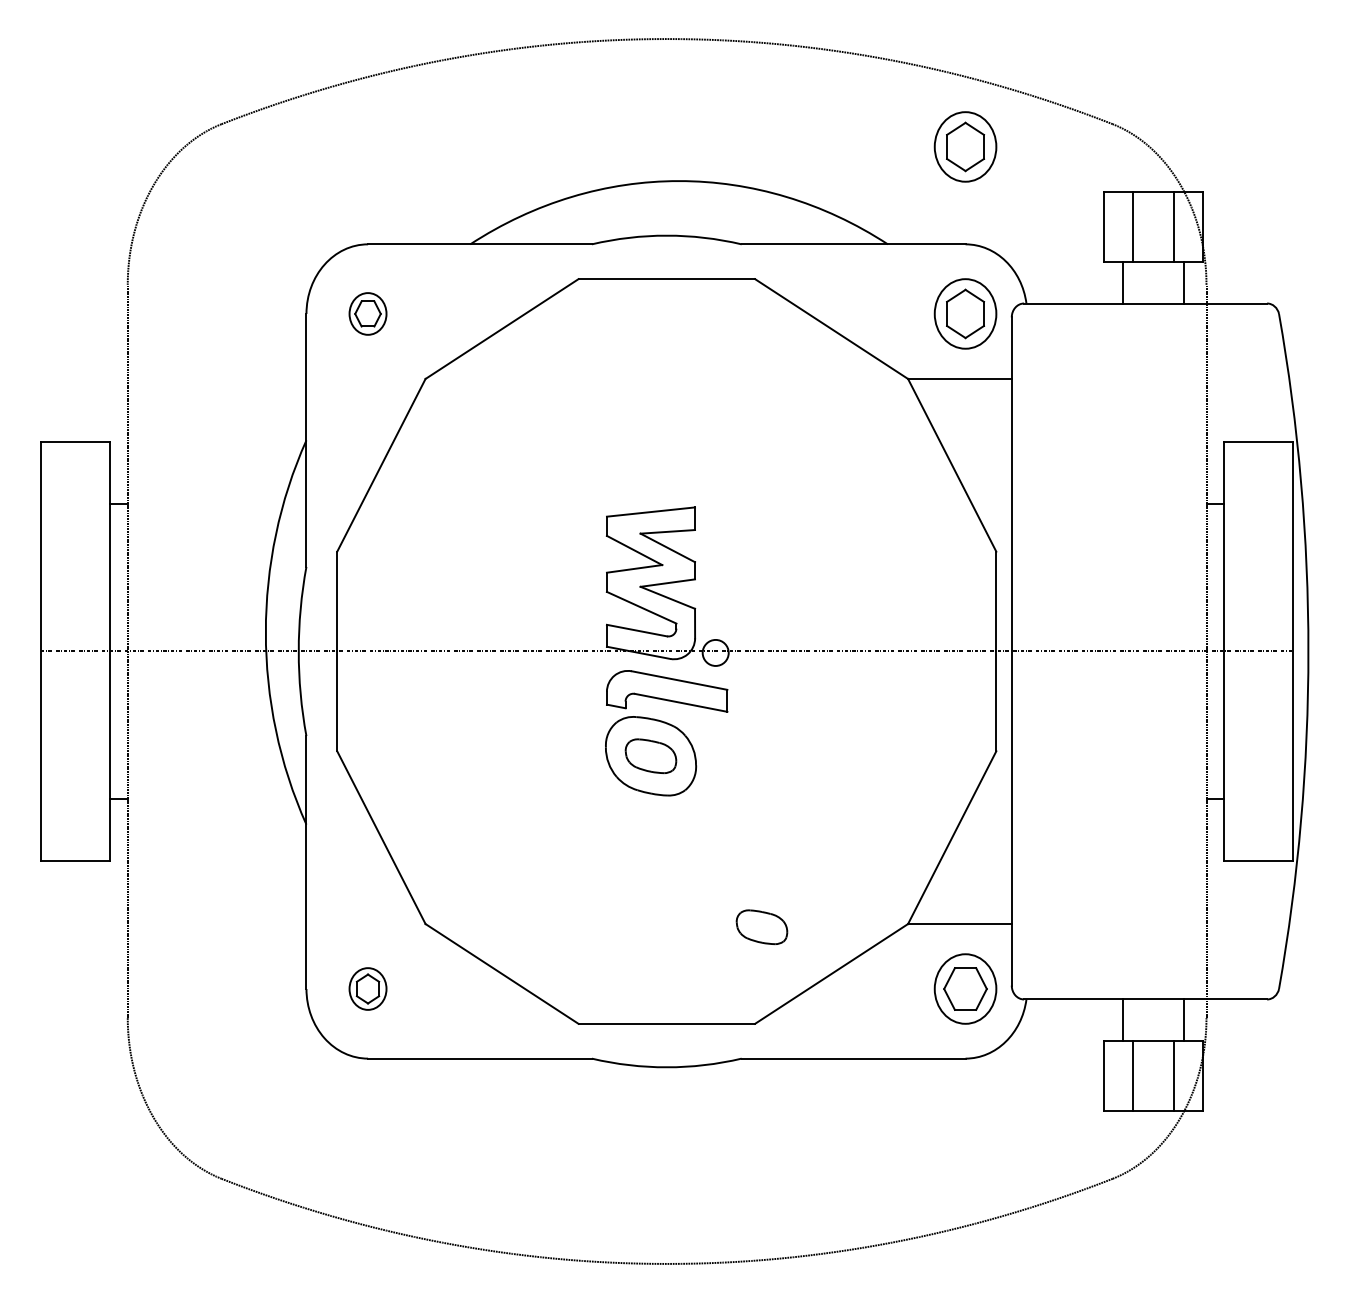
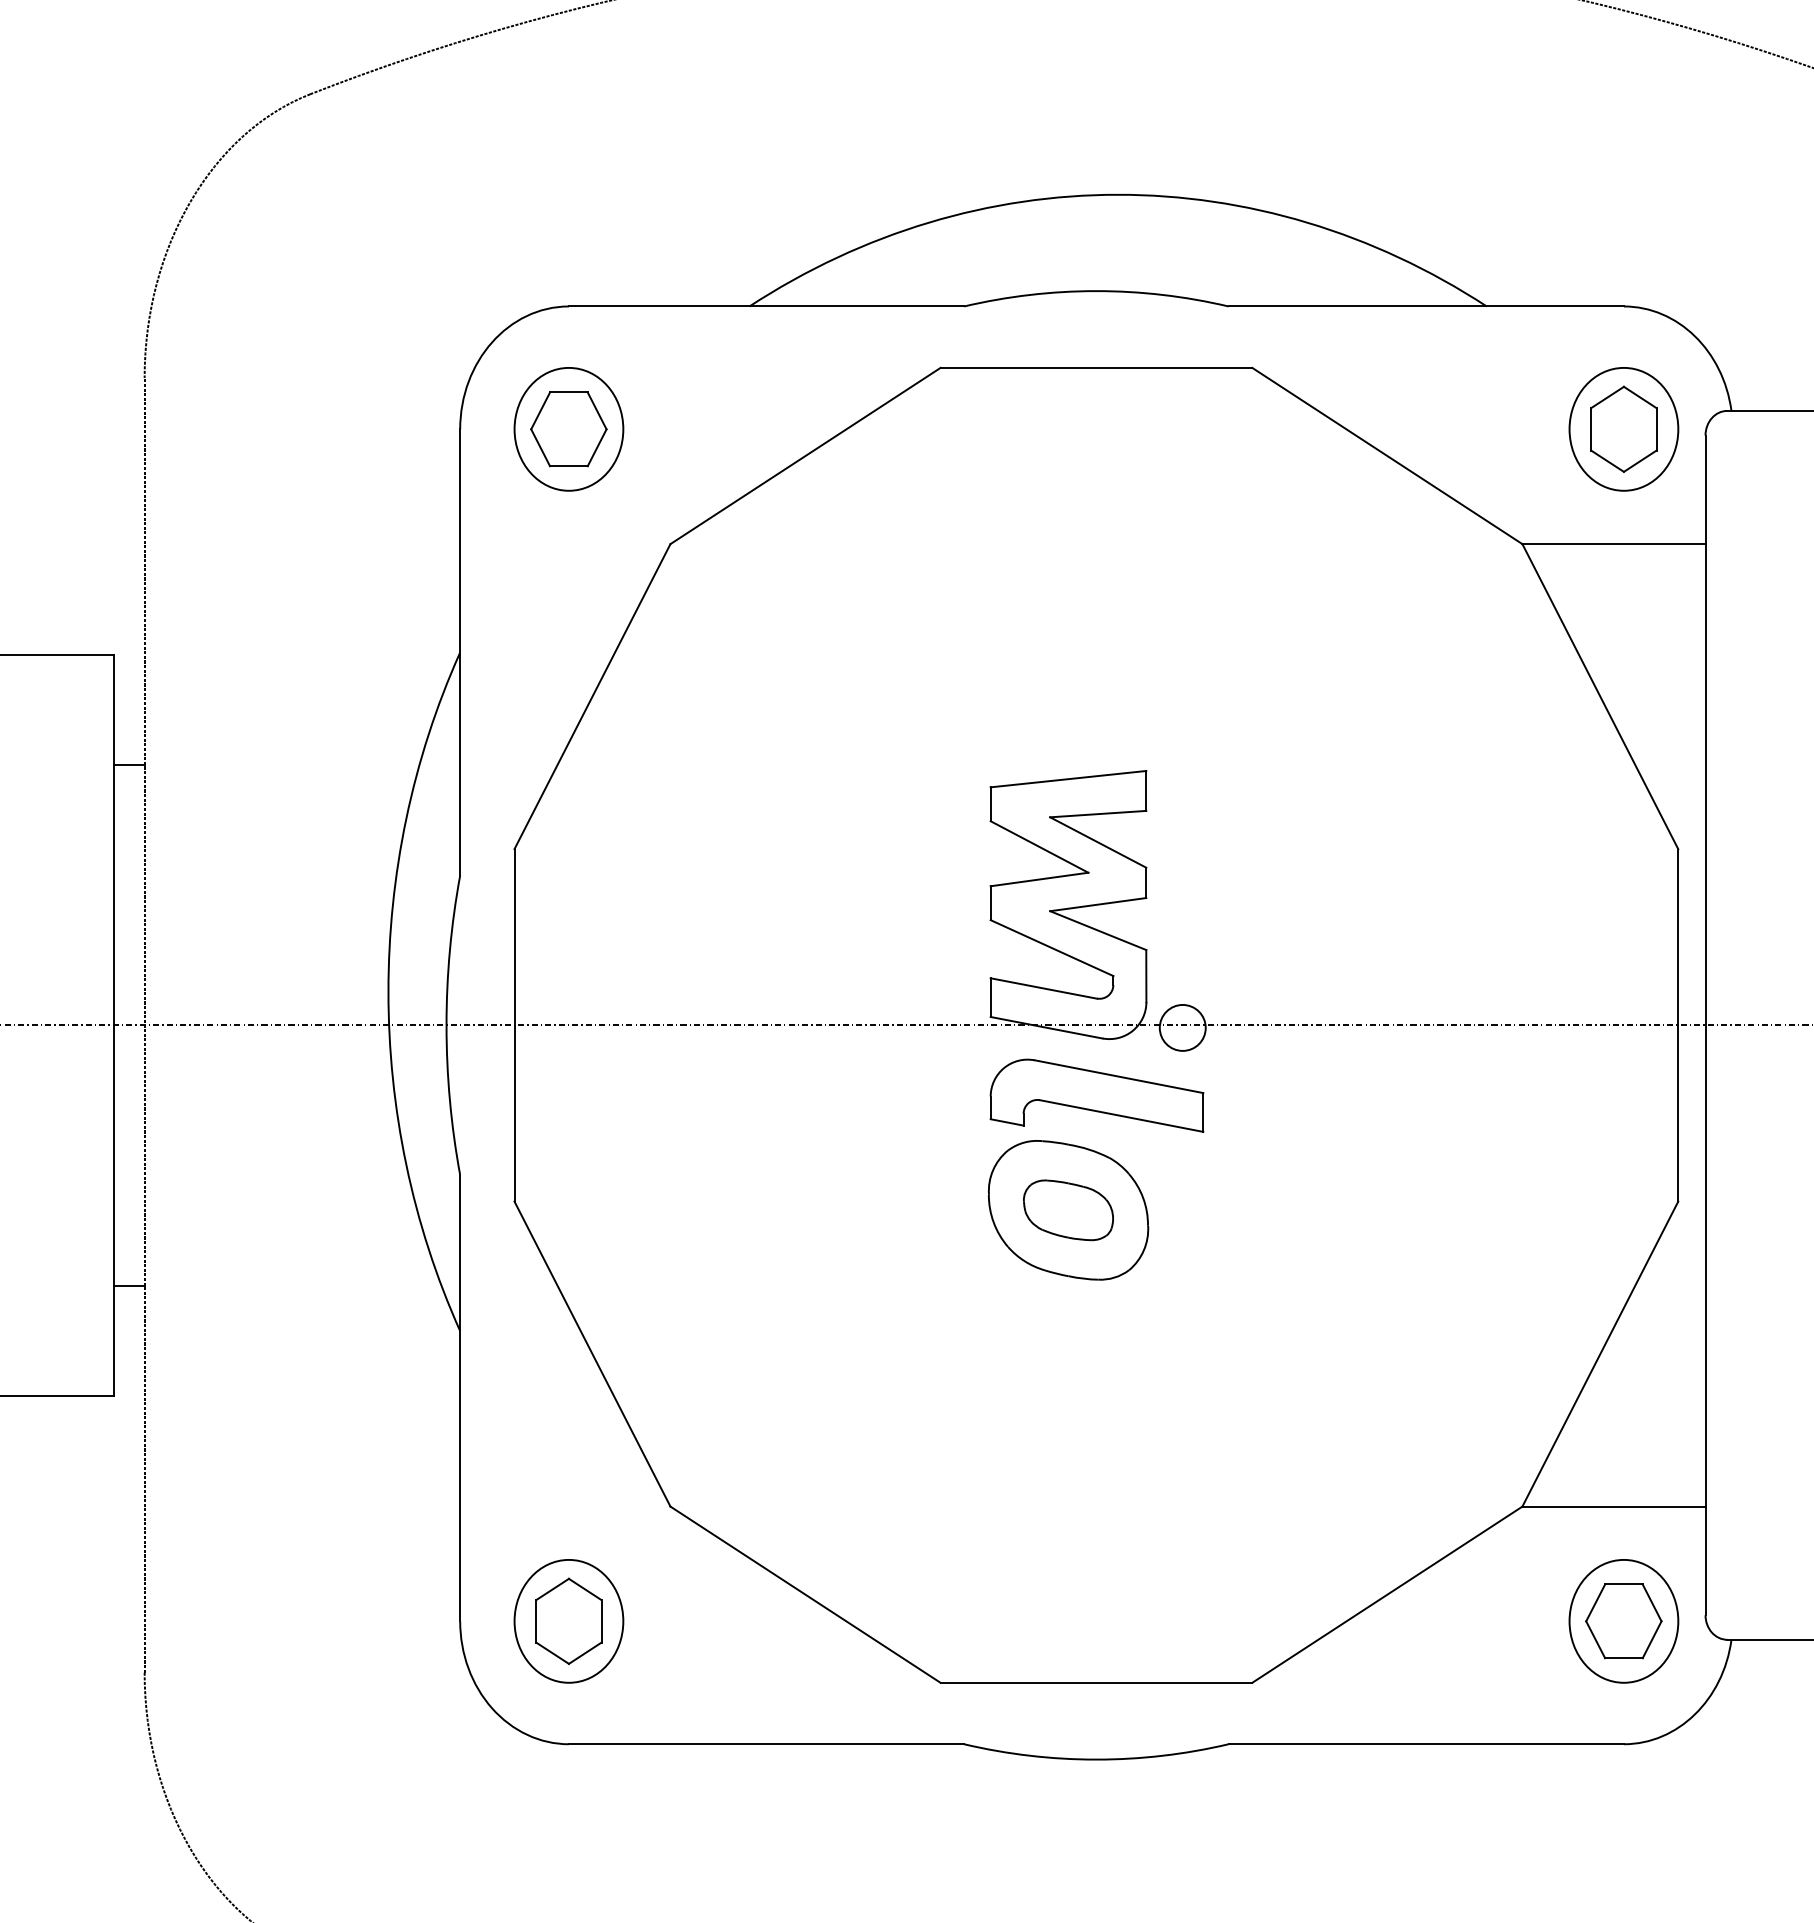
part: (965, 146) -> (1623, 133), removed
part: (367, 313) -> (567, 428), size x1.67
part: (761, 926) -> (1263, 1510), removed
part: (367, 988) -> (567, 1620), size x1.67

